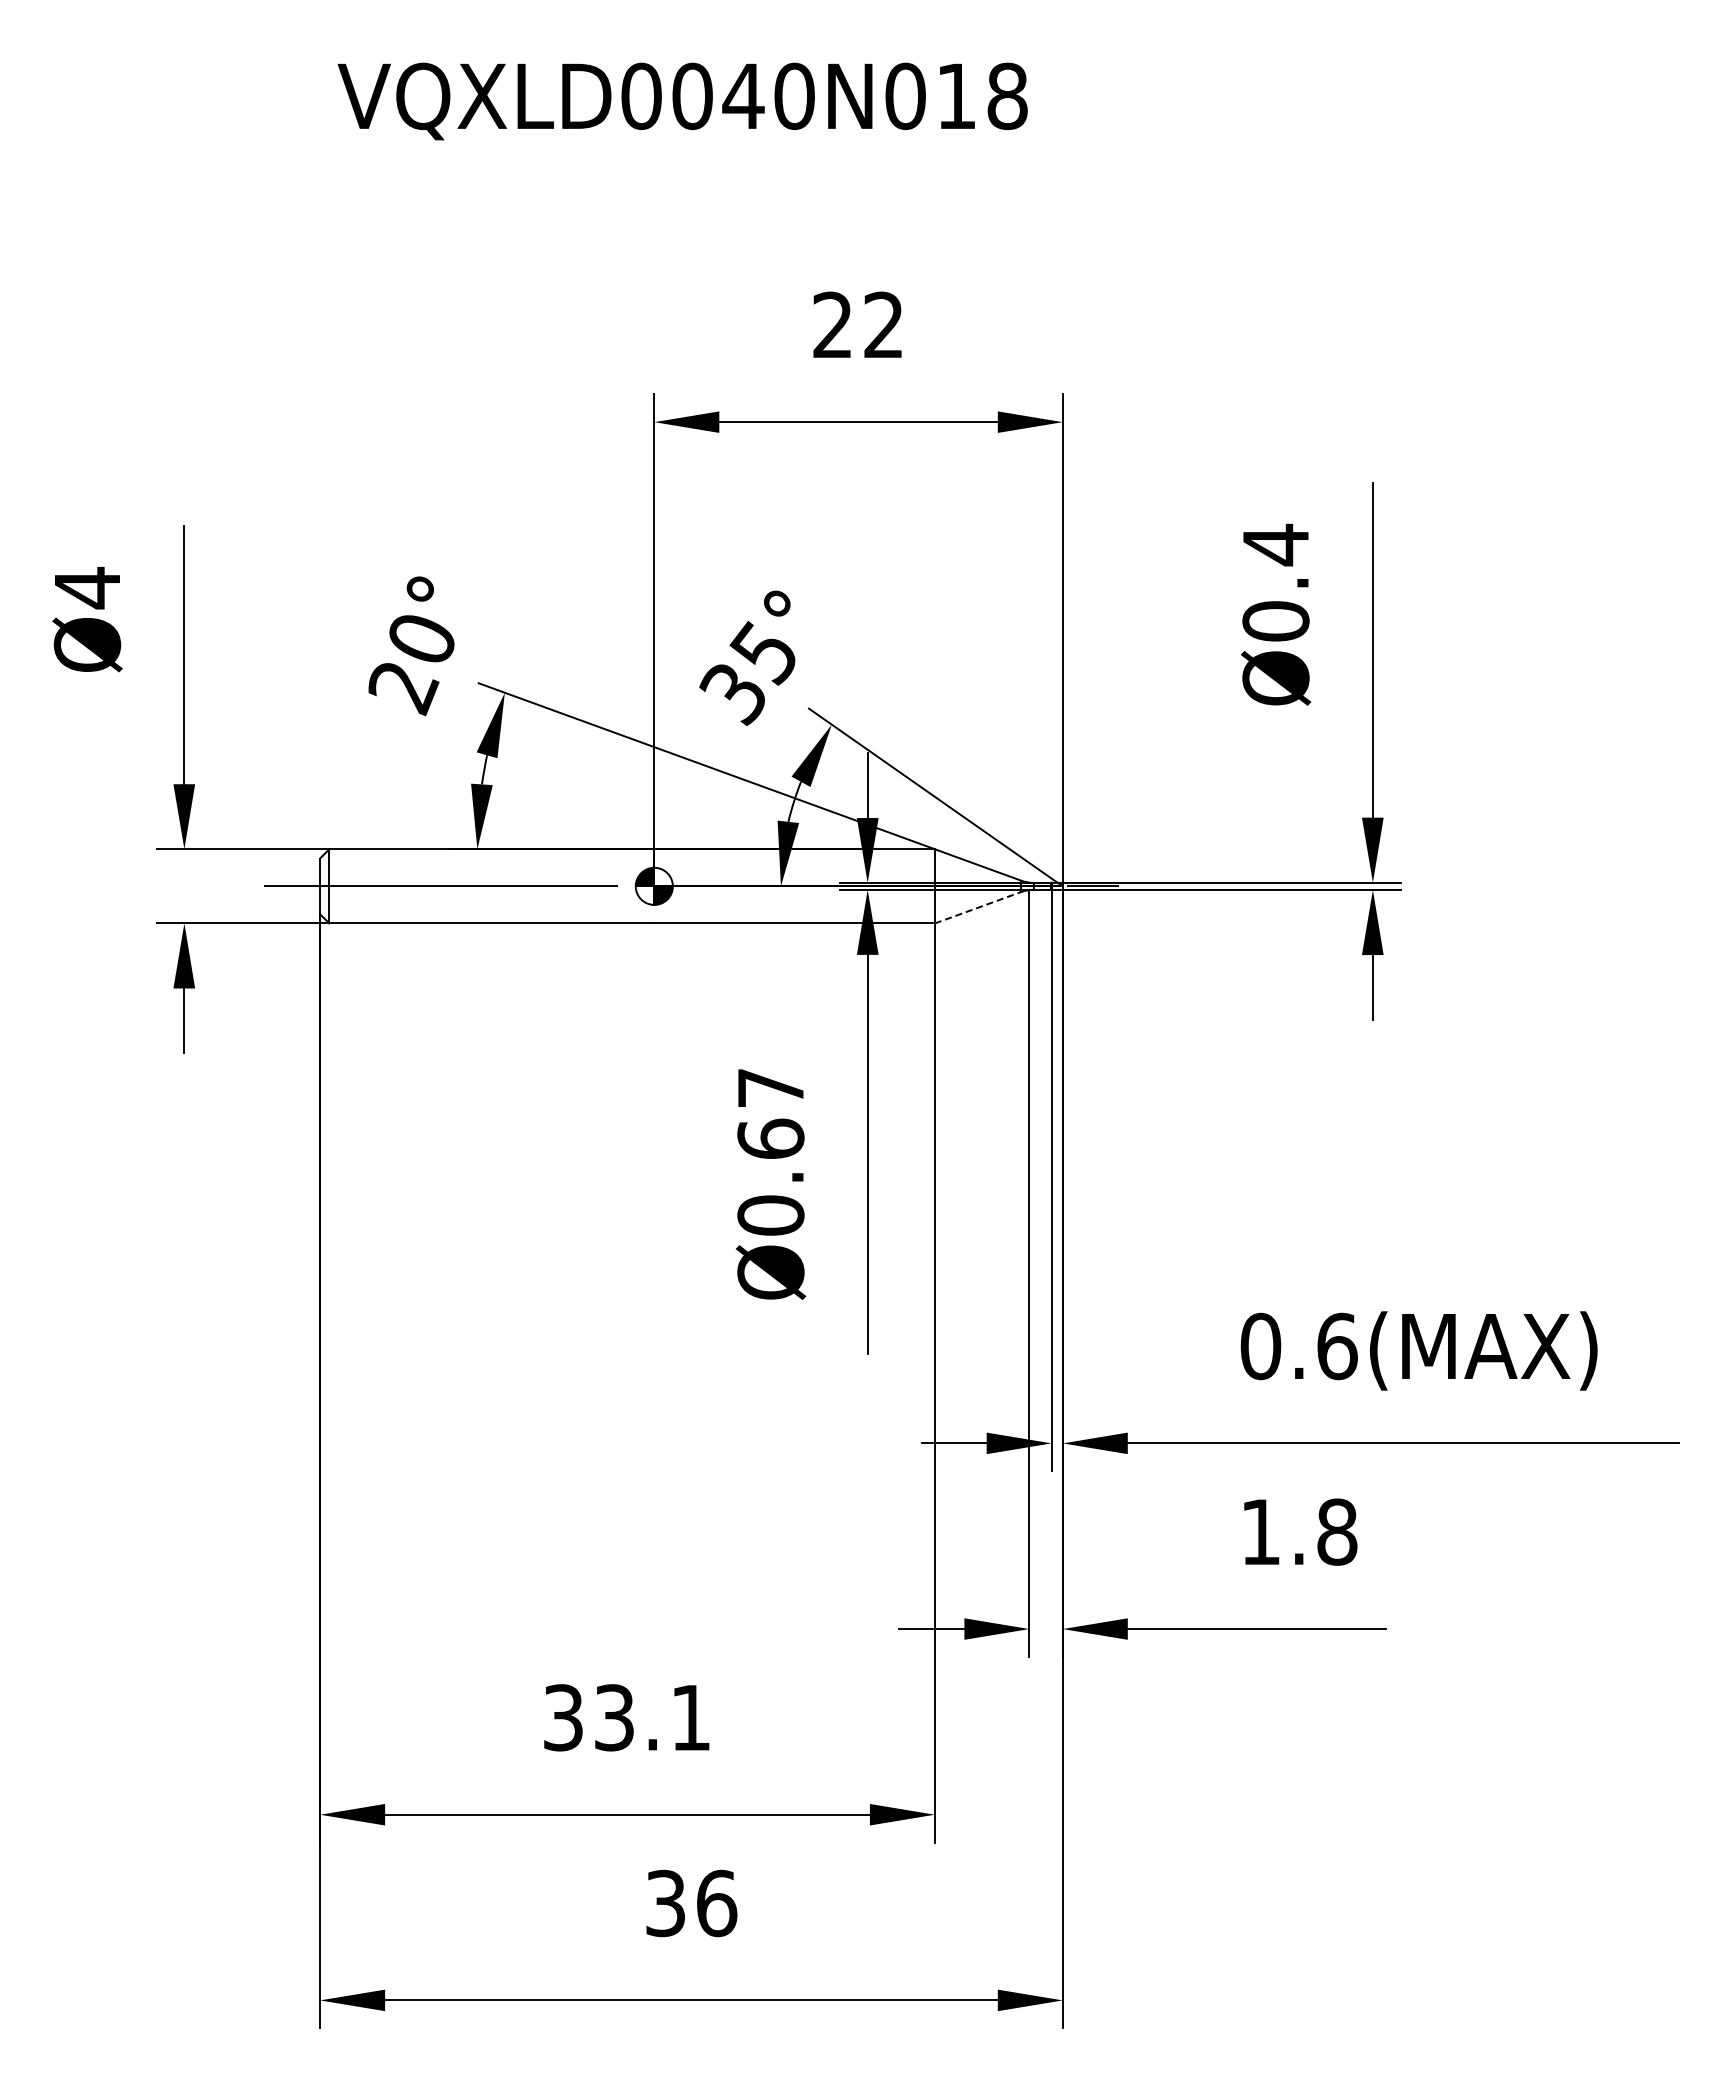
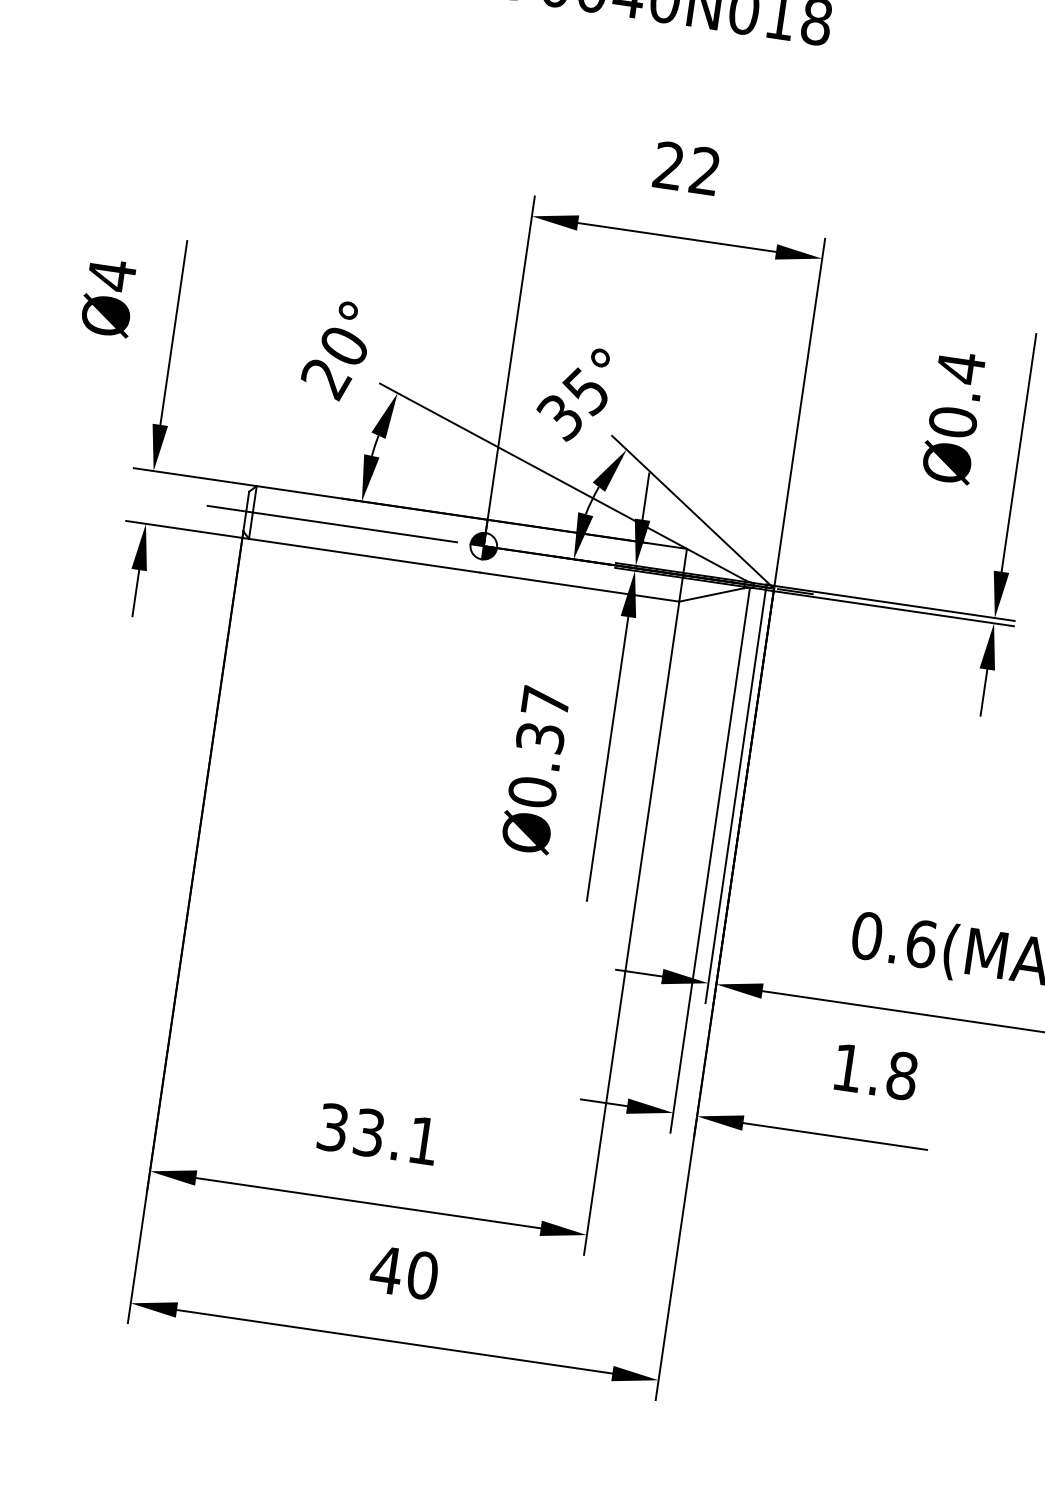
line: (978, 907) -> (711, 594), dashed -> solid
text: (770, 1138) -> (540, 737), Ø0.67 -> Ø0.37
text: (690, 1903) -> (404, 1272), 36 -> 40

